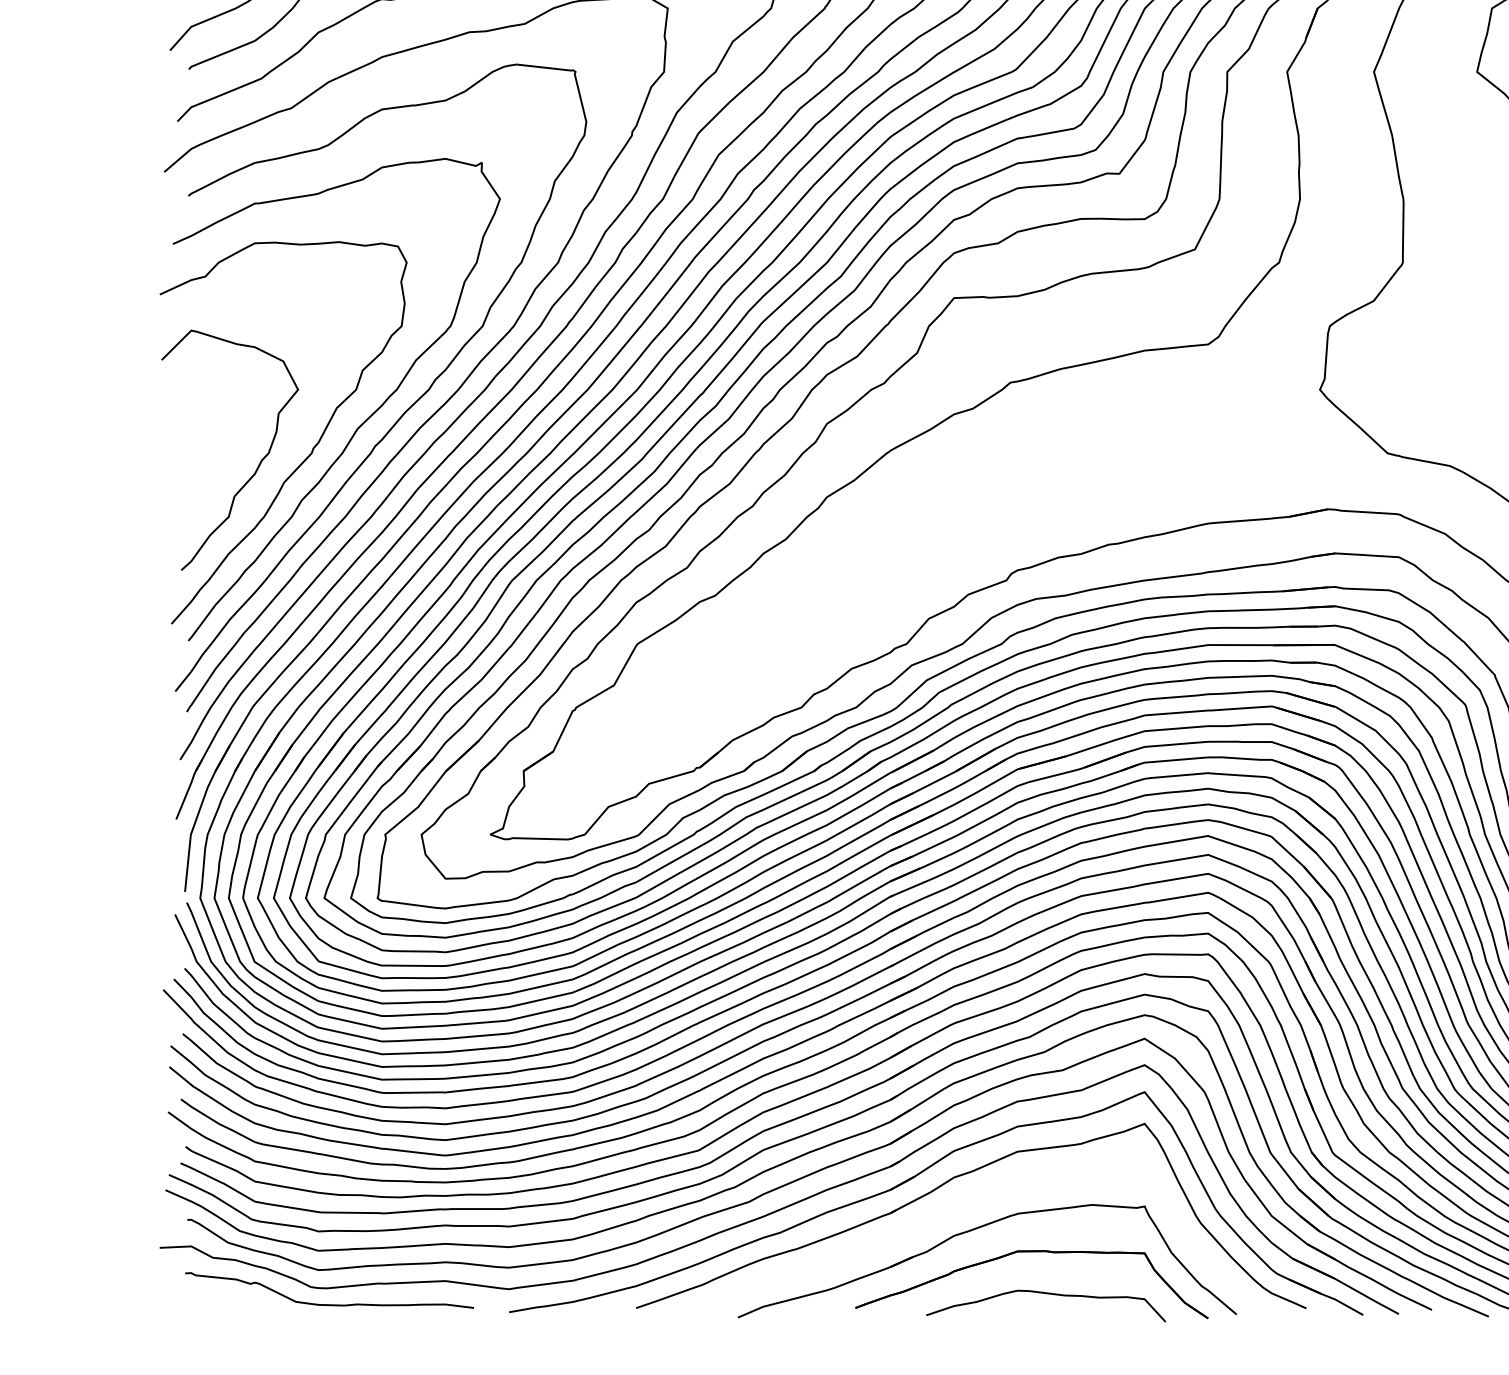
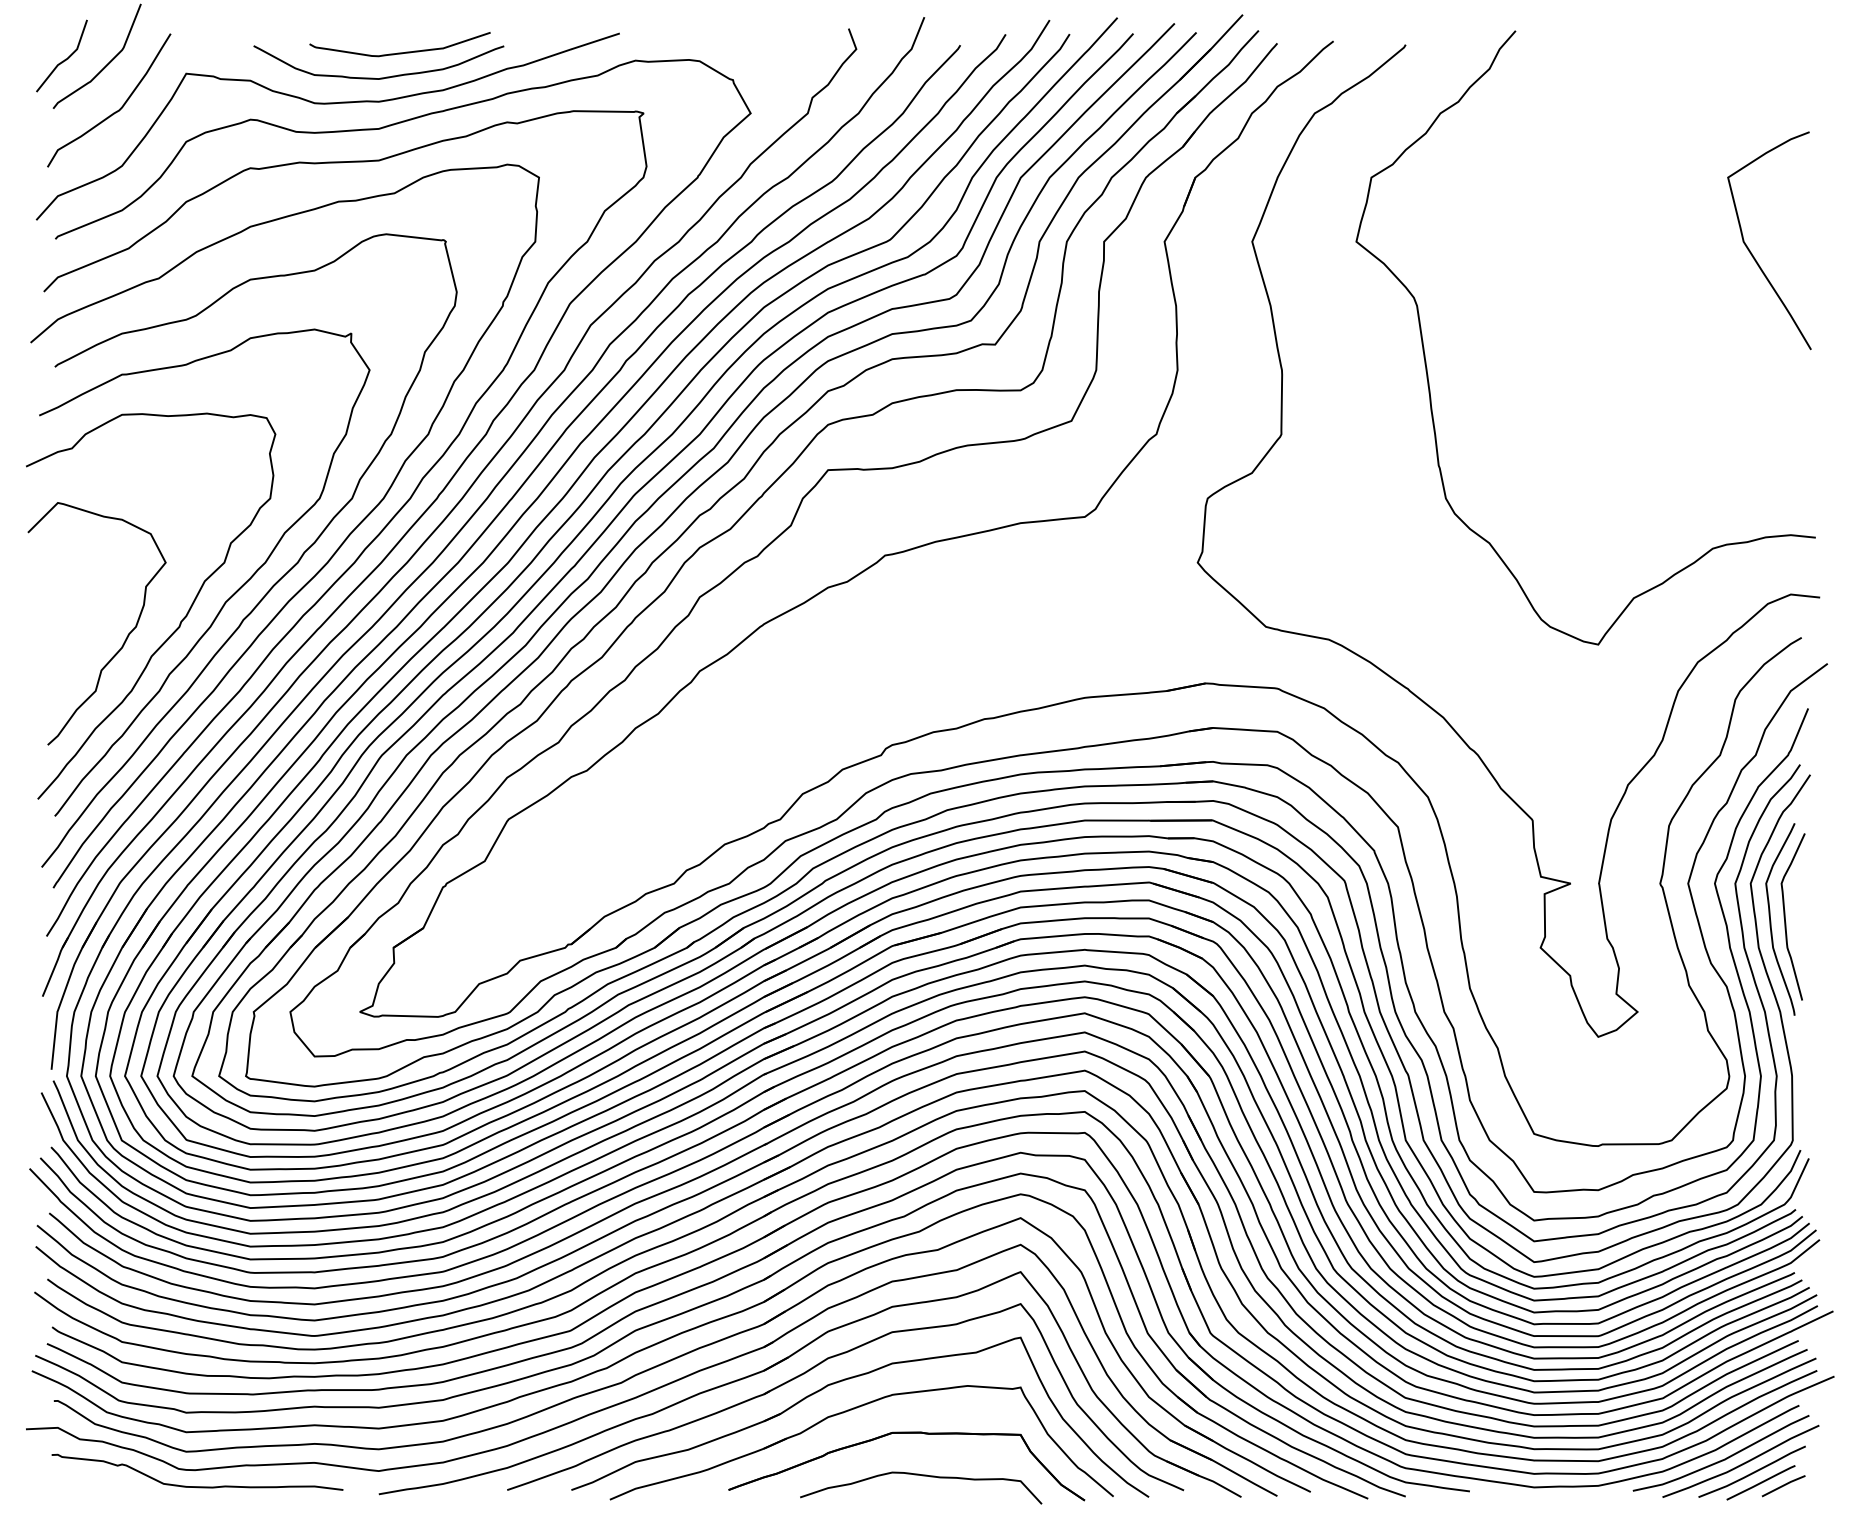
part: (975, 1198) -> (849, 1379), added

